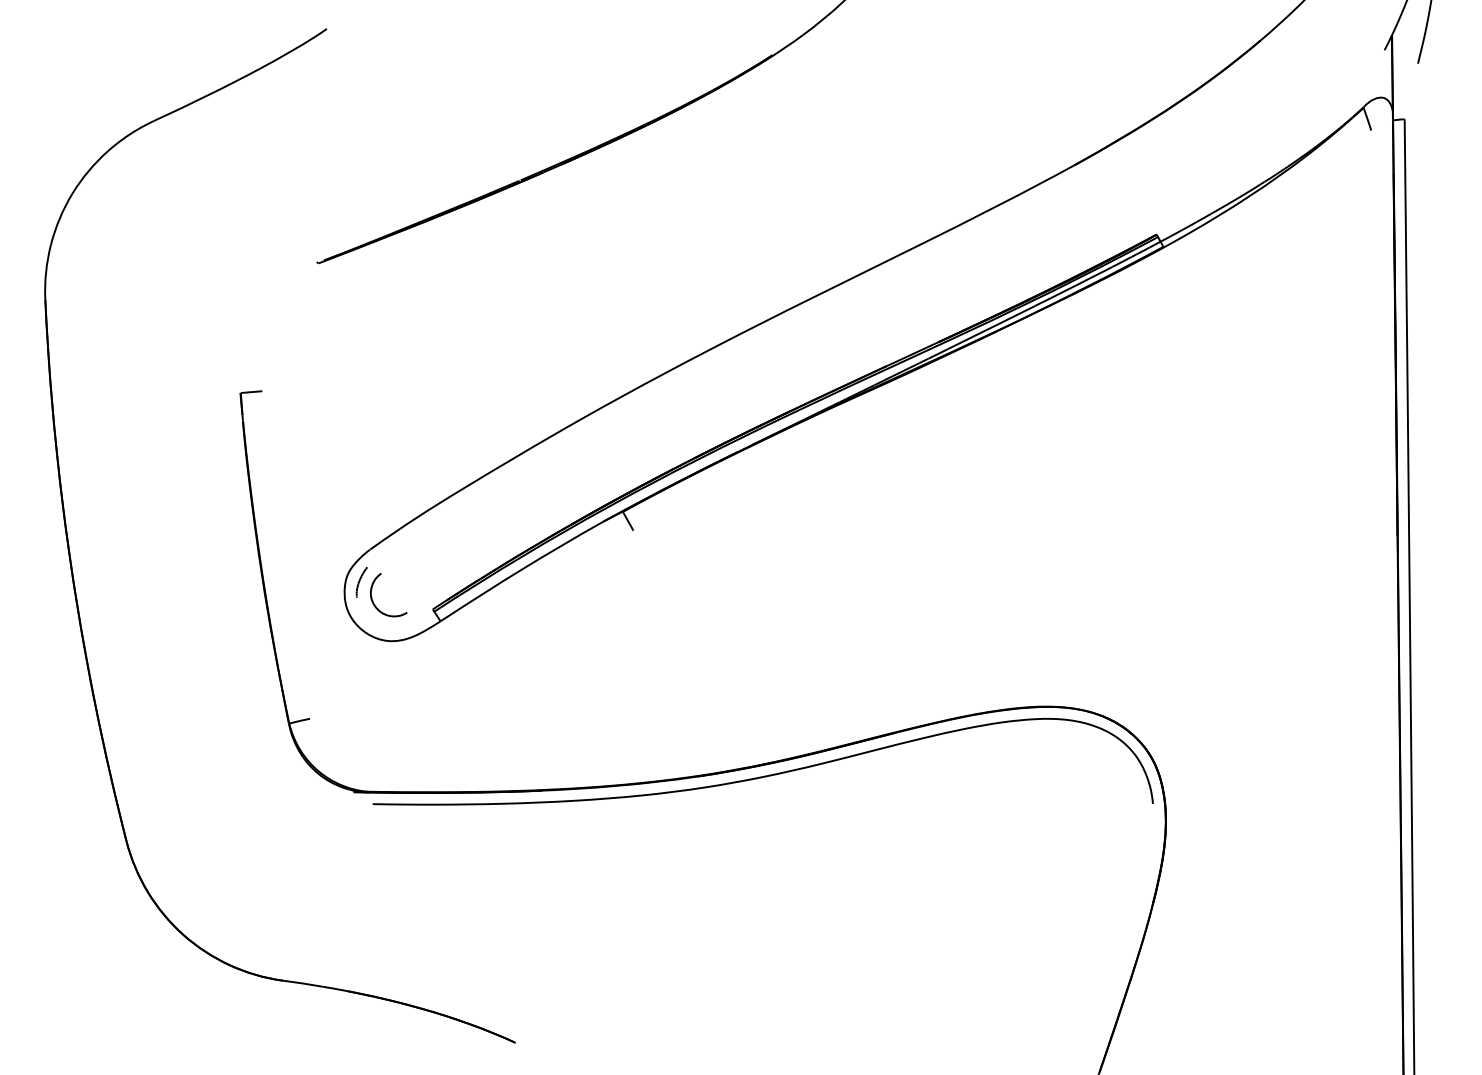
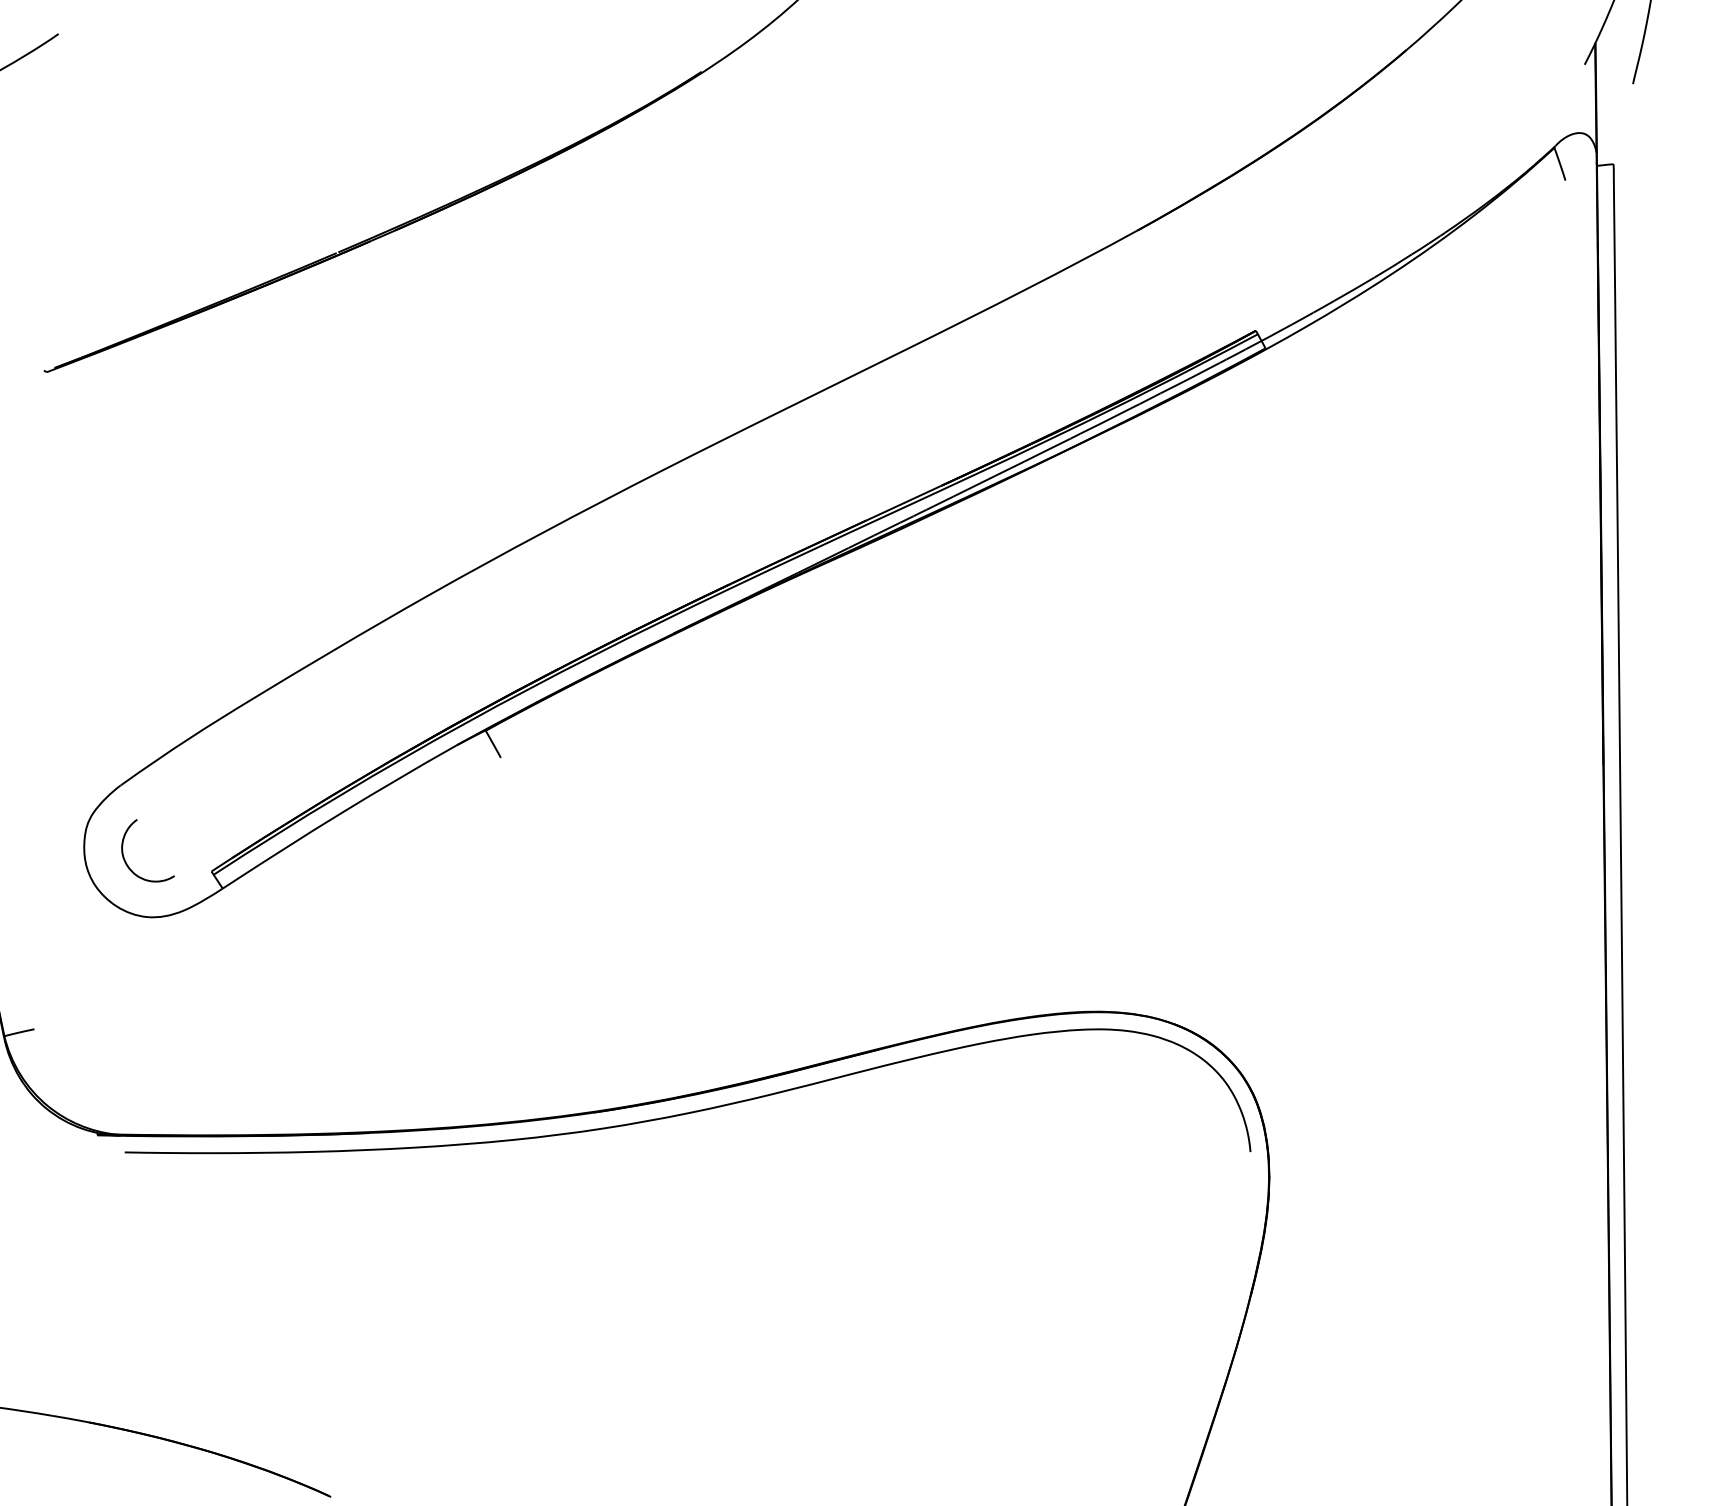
part: (361, 581) -> (108, 831), removed

